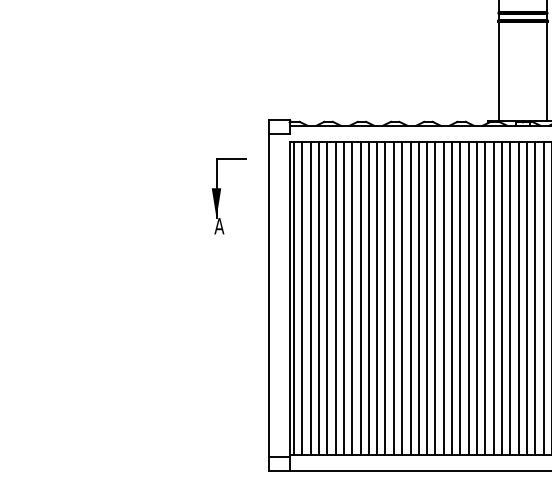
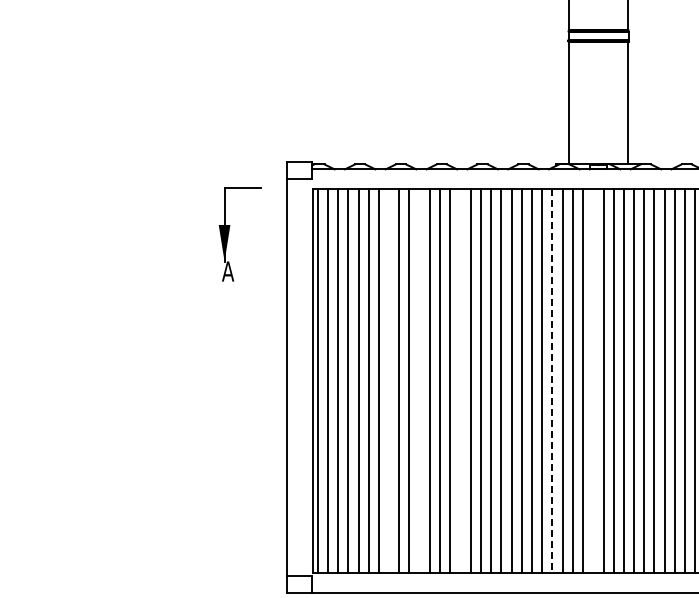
part: (220, 194) -> (229, 232), moved
line: (352, 298) -> (389, 381), removed
line: (376, 298) -> (419, 381), removed
line: (410, 298) -> (460, 381), removed
line: (485, 298) -> (552, 381), solid -> dashed
line: (518, 298) -> (593, 381), removed

